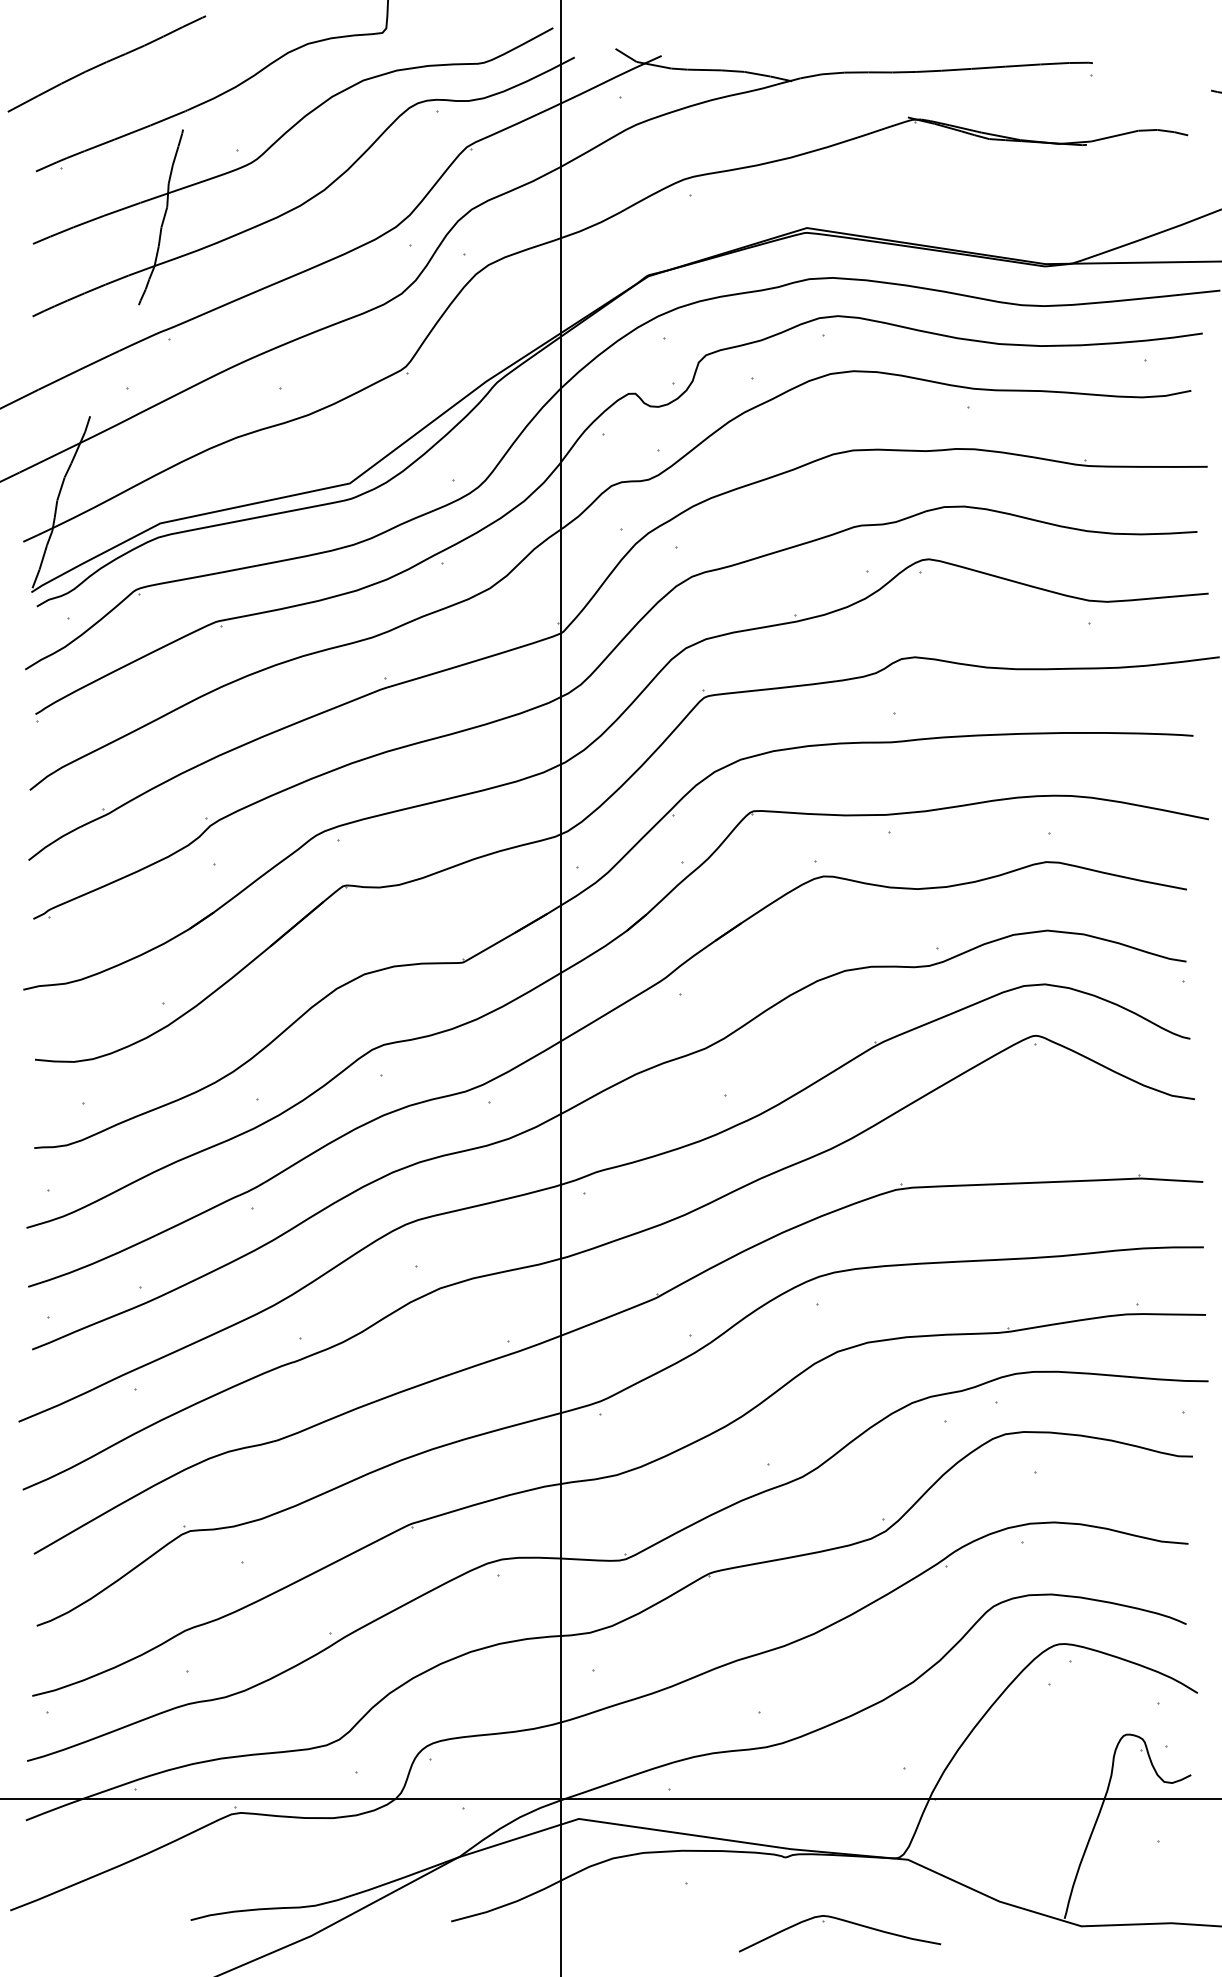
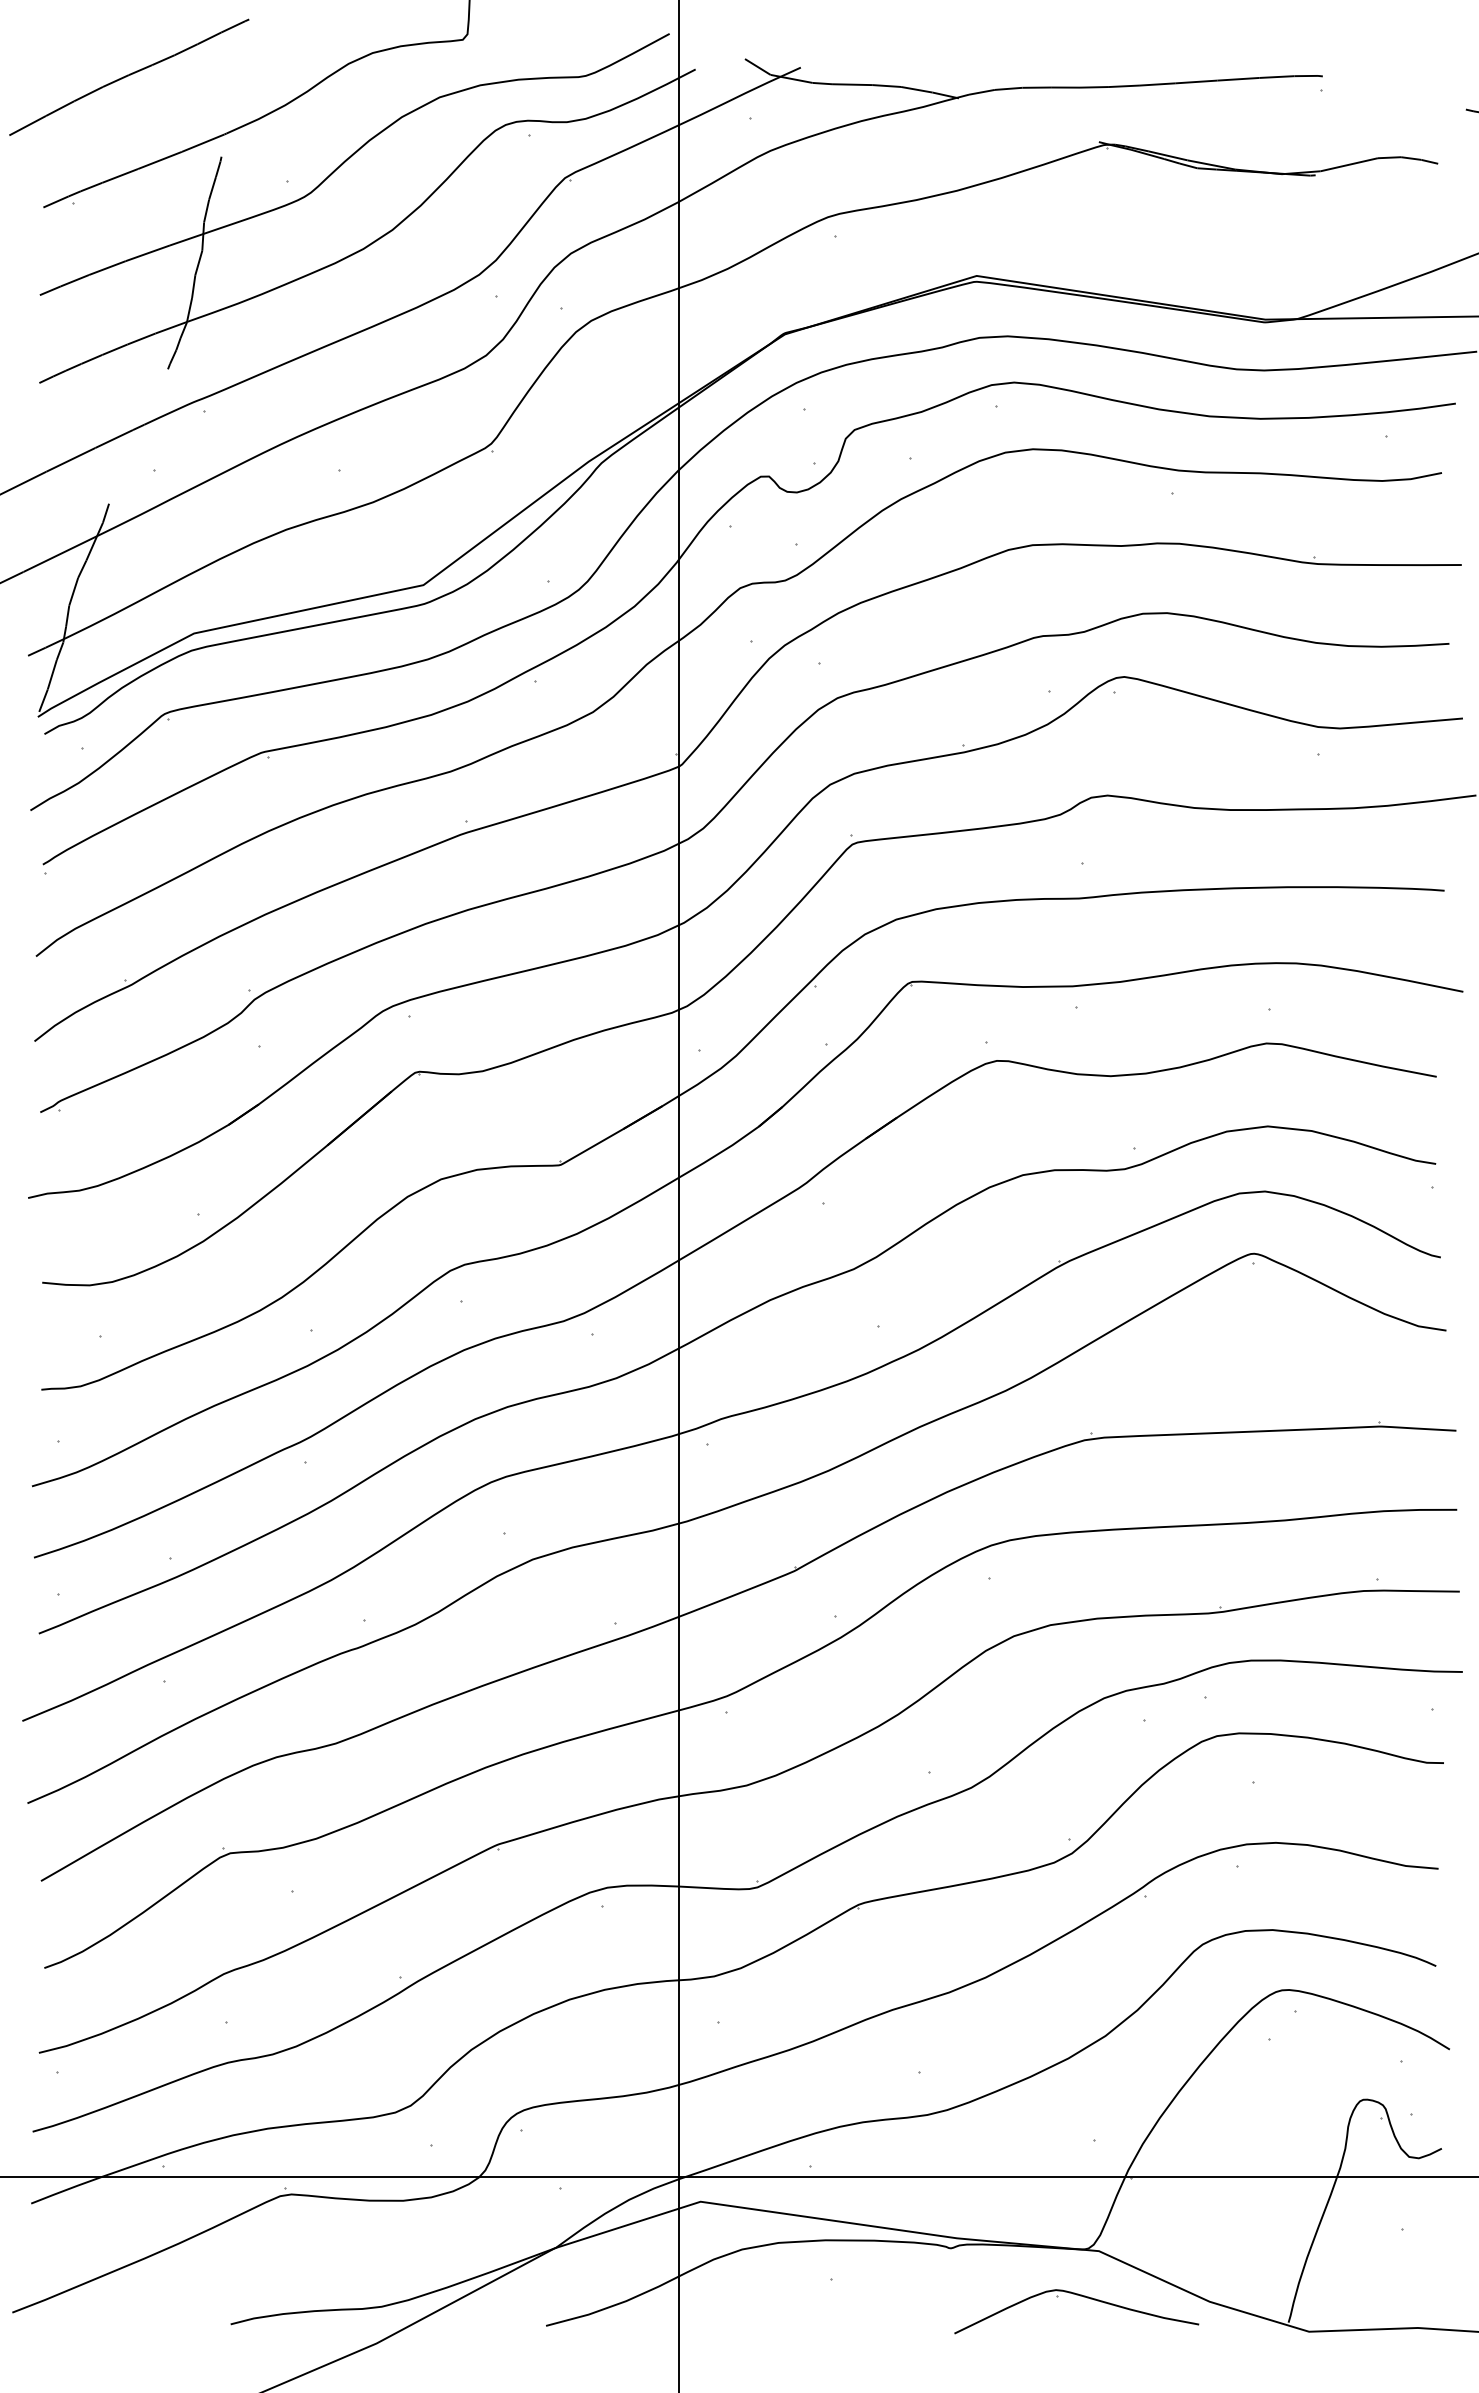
part: (843, 1921) -> (1080, 2296), moved

